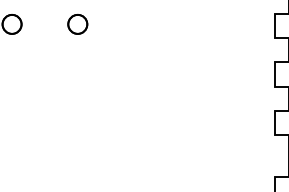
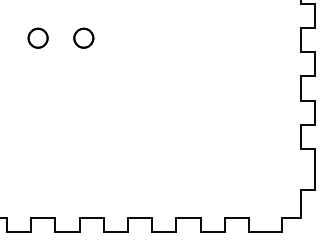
part: (77, 23) -> (83, 37), moved

